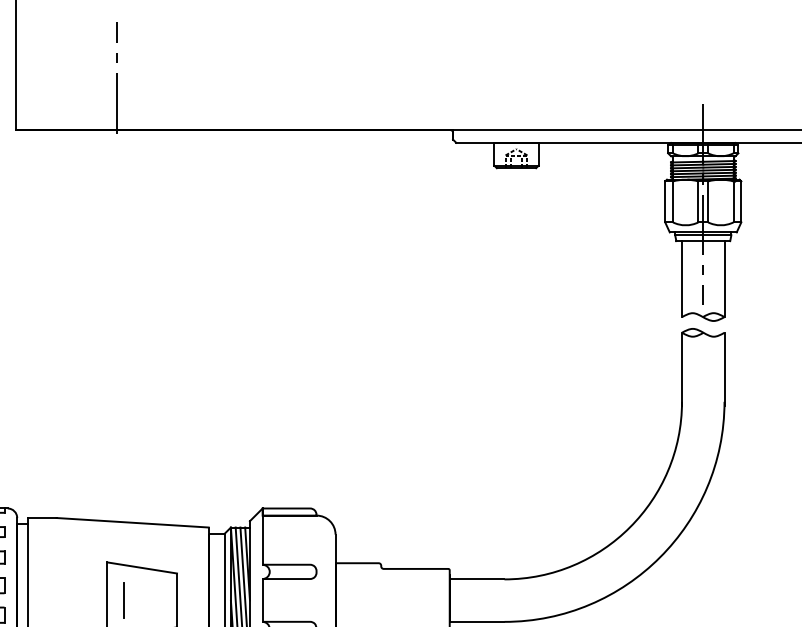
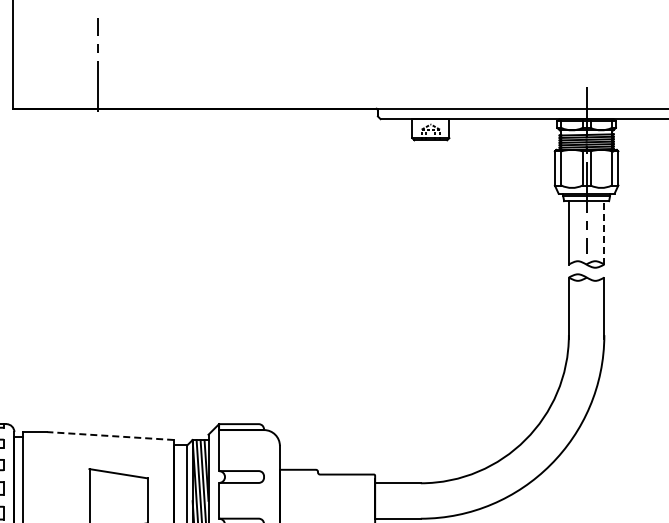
line: (724, 278) -> (604, 232), solid -> dashed
line: (132, 523) -> (110, 436), solid -> dashed
line: (124, 600) -> (103, 500), removed

